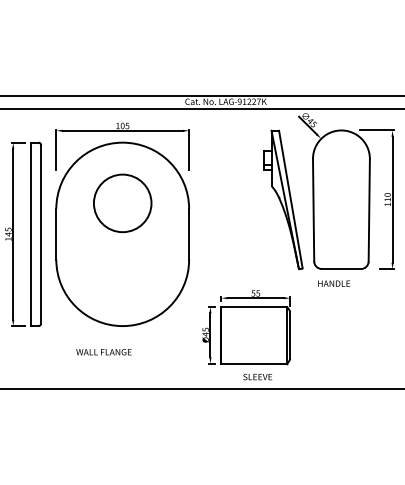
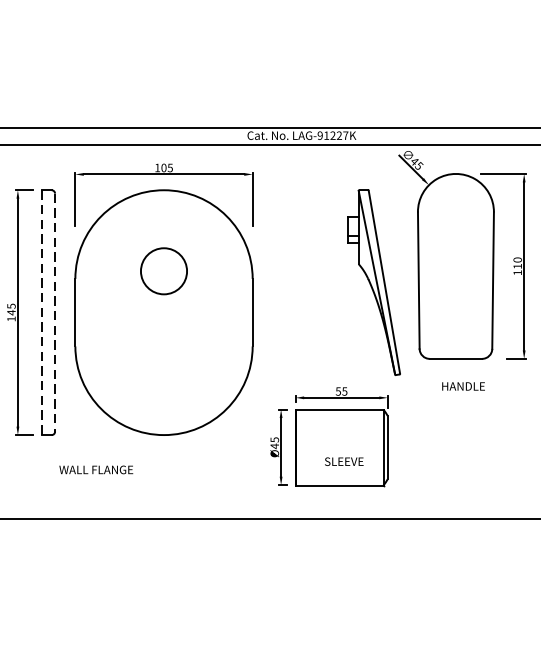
part: (283, 199) -> (374, 282), moved
circle: (122, 203) -> (163, 271), size x0.6
line: (30, 234) -> (40, 312), solid -> dashed
line: (41, 234) -> (55, 312), solid -> dashed
text: (334, 283) -> (464, 386), moved
text: (103, 352) -> (95, 470), moved
text: (257, 376) -> (343, 460), moved

